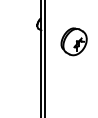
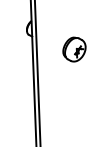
part: (73, 41) -> (73, 49), size x0.7

